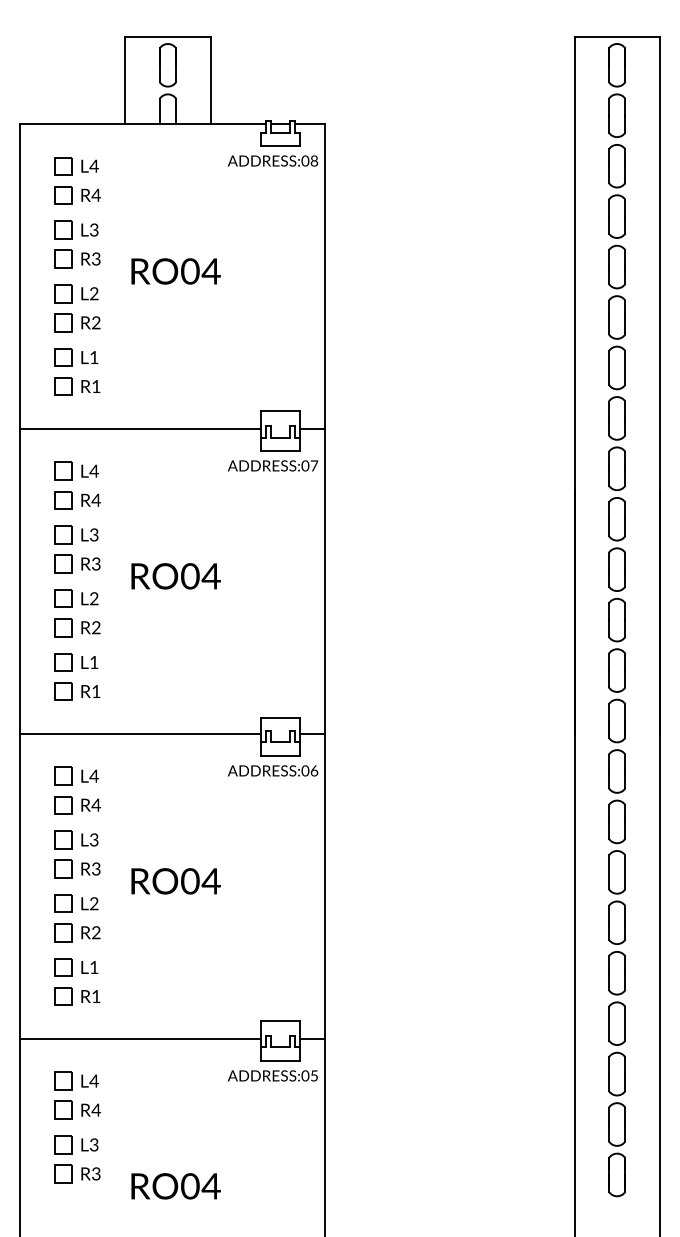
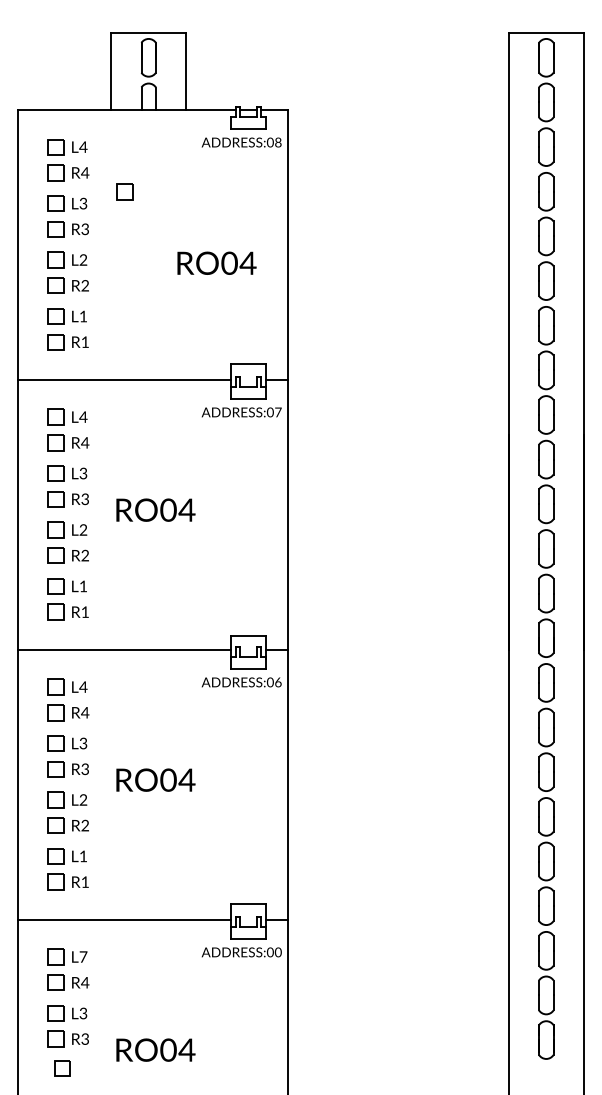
part: (141, 216) -> (125, 191), added
text: (175, 271) -> (216, 263), moved
text: (314, 1075) -> (278, 952), ADDRESS:05 -> ADDRESS:00
text: (93, 1080) -> (82, 956), L4 -> L7
part: (70, 1206) -> (62, 1067), added

